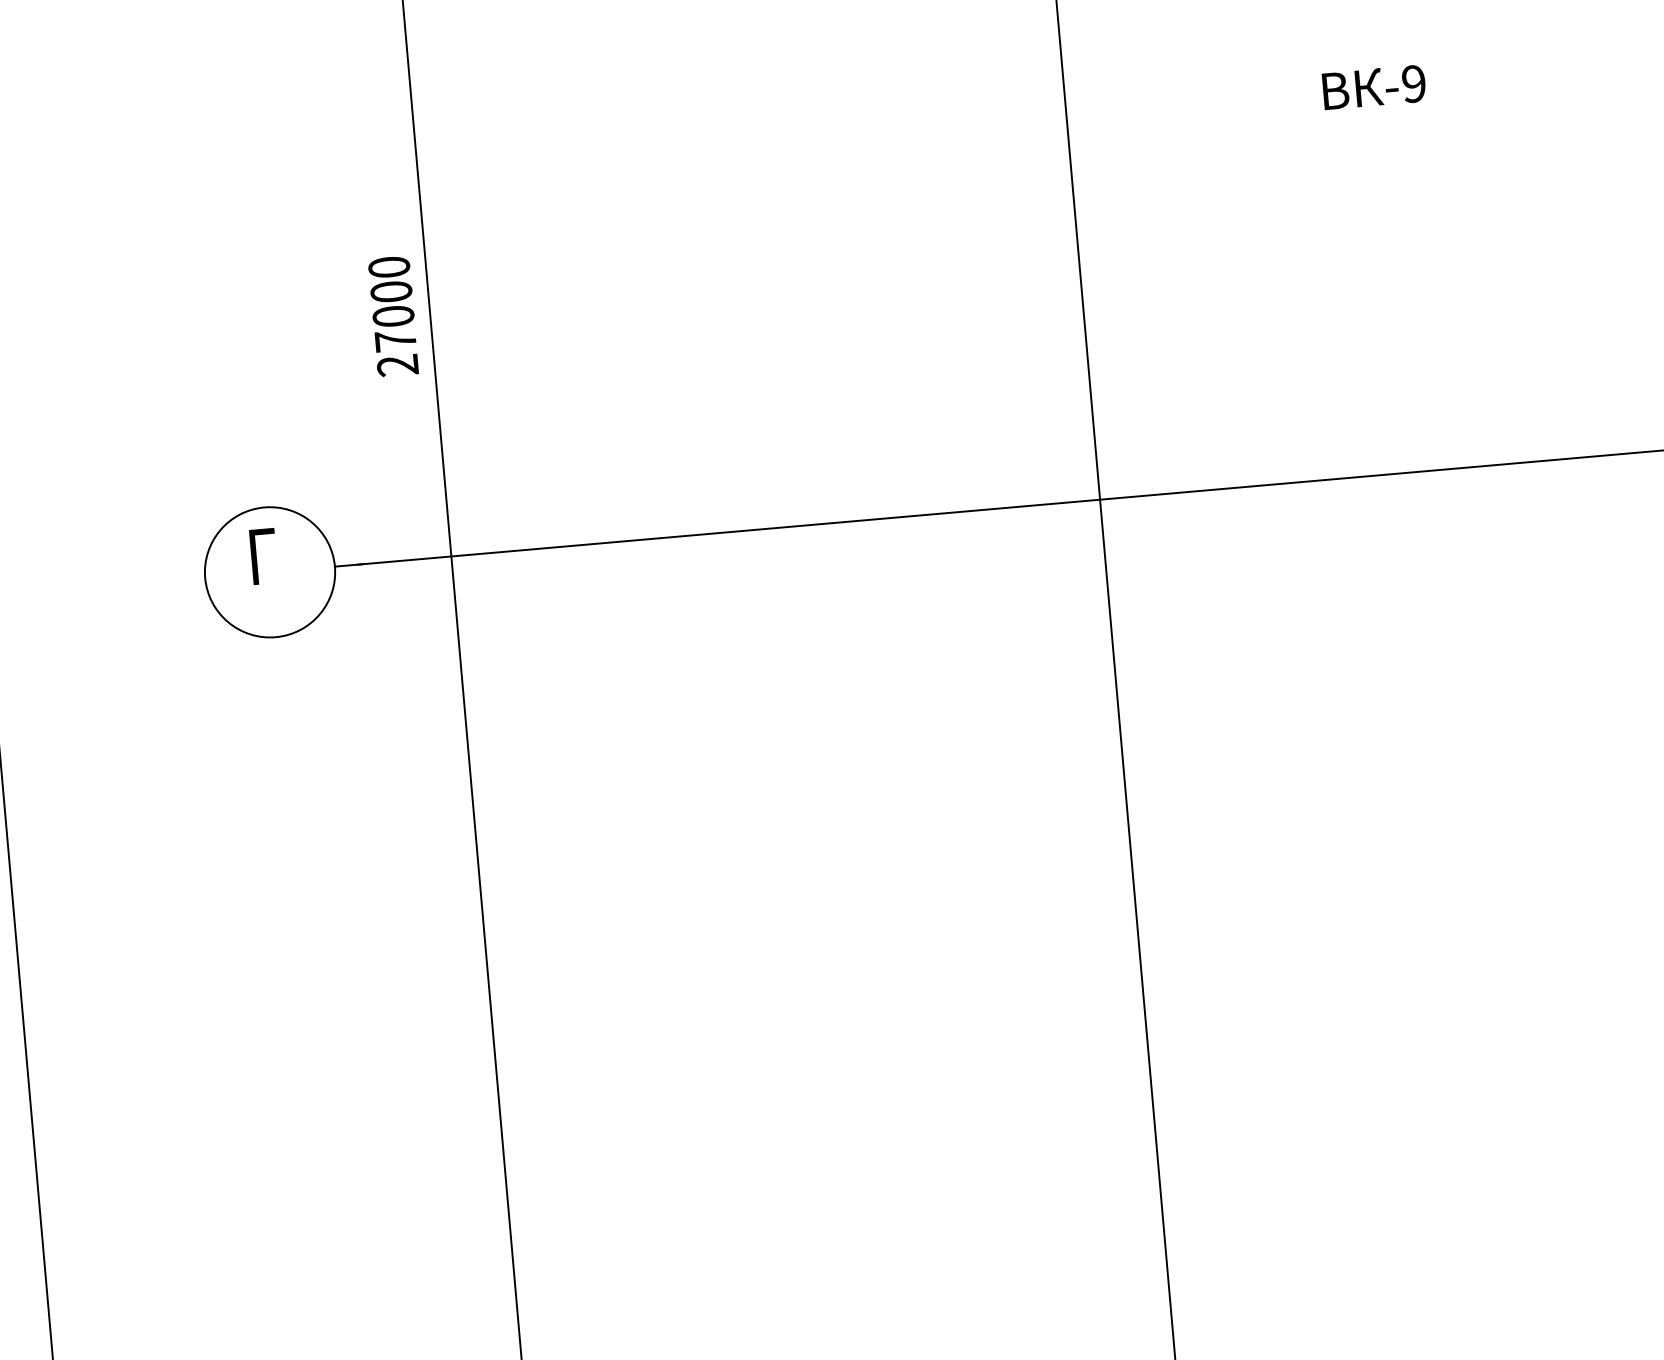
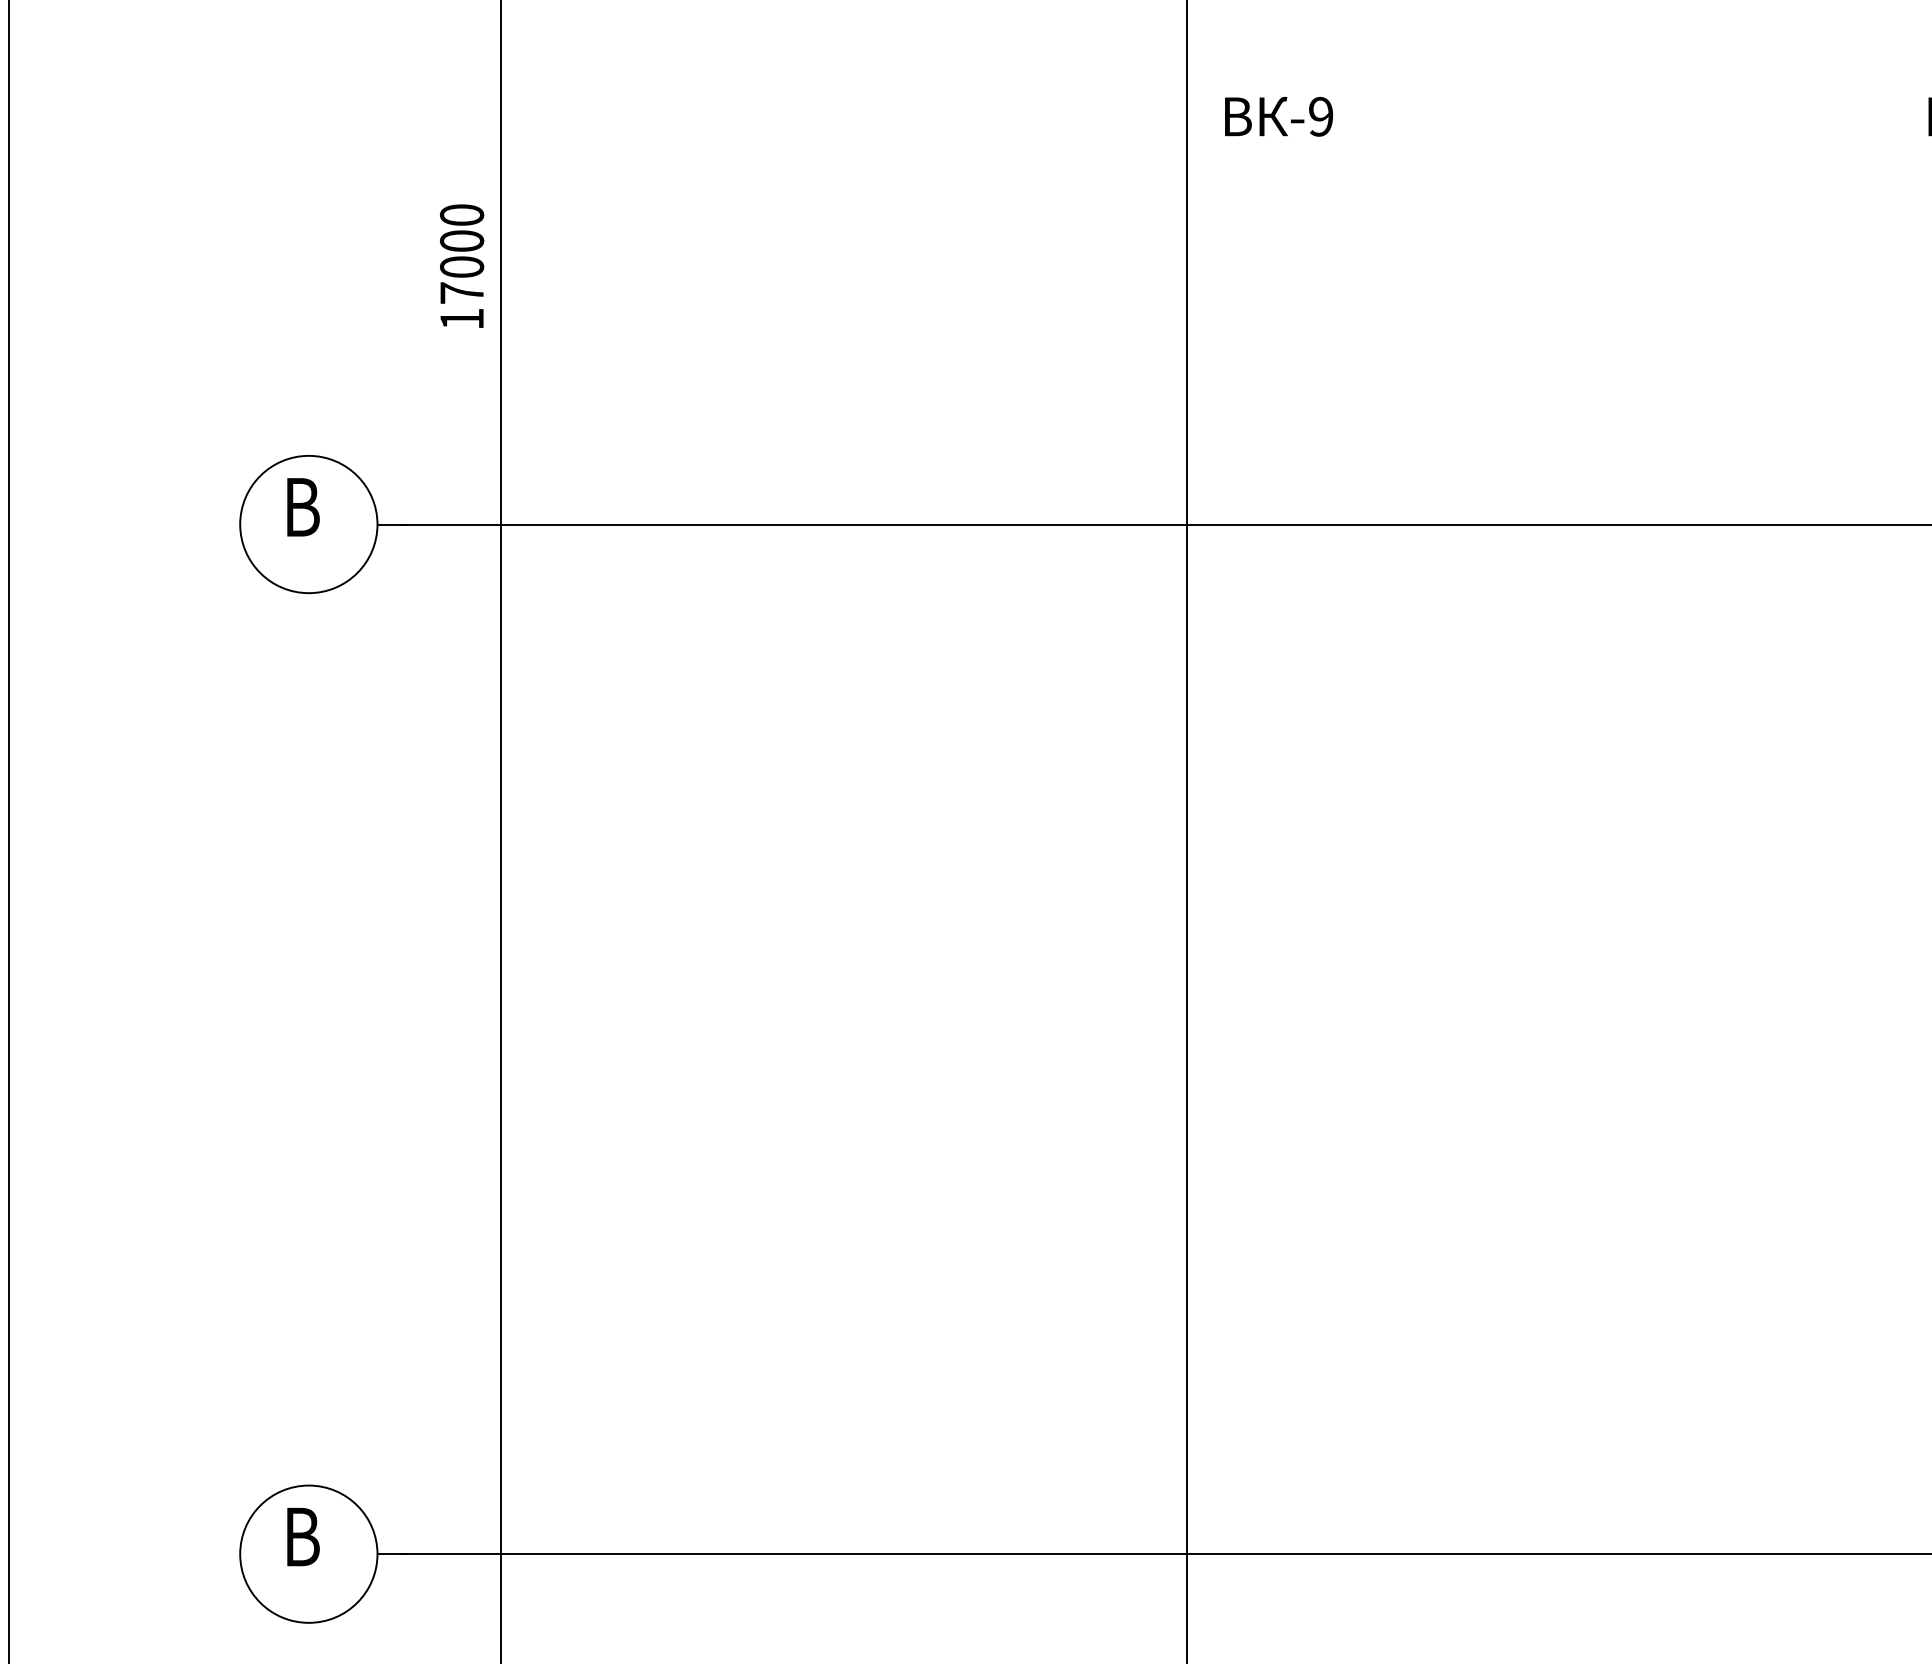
text: (1374, 87) -> (1279, 116), moved
text: (397, 365) -> (461, 318), 27000 -> 17000
text: (263, 556) -> (303, 507), Г -> В

